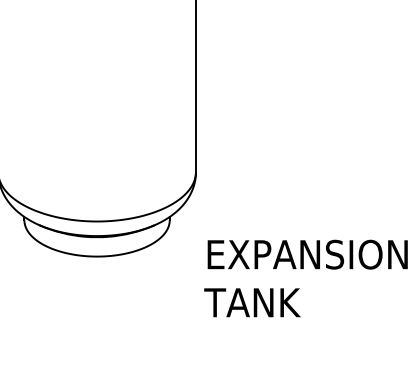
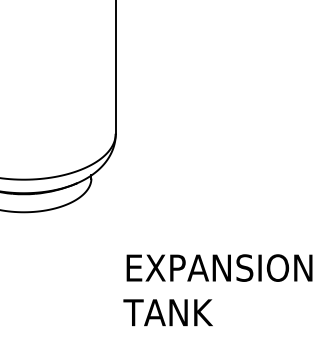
text: (305, 278) -> (217, 290), moved

